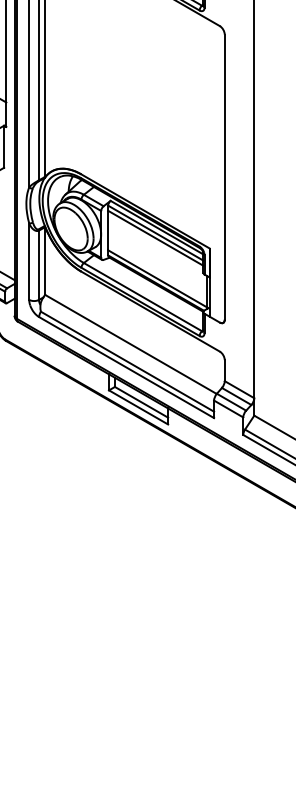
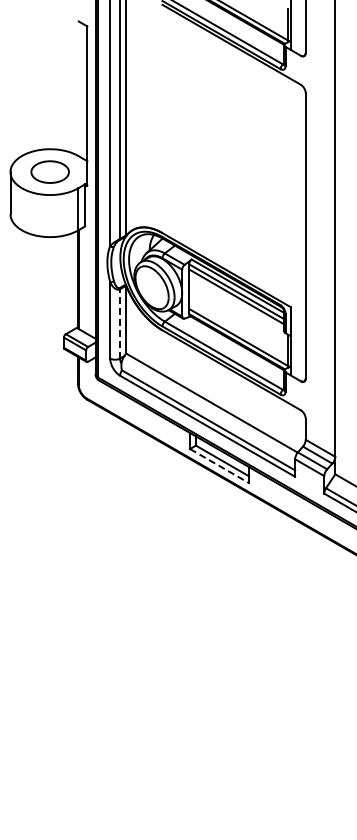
line: (39, 264) -> (120, 323), solid -> dashed
line: (139, 407) -> (220, 466), solid -> dashed

